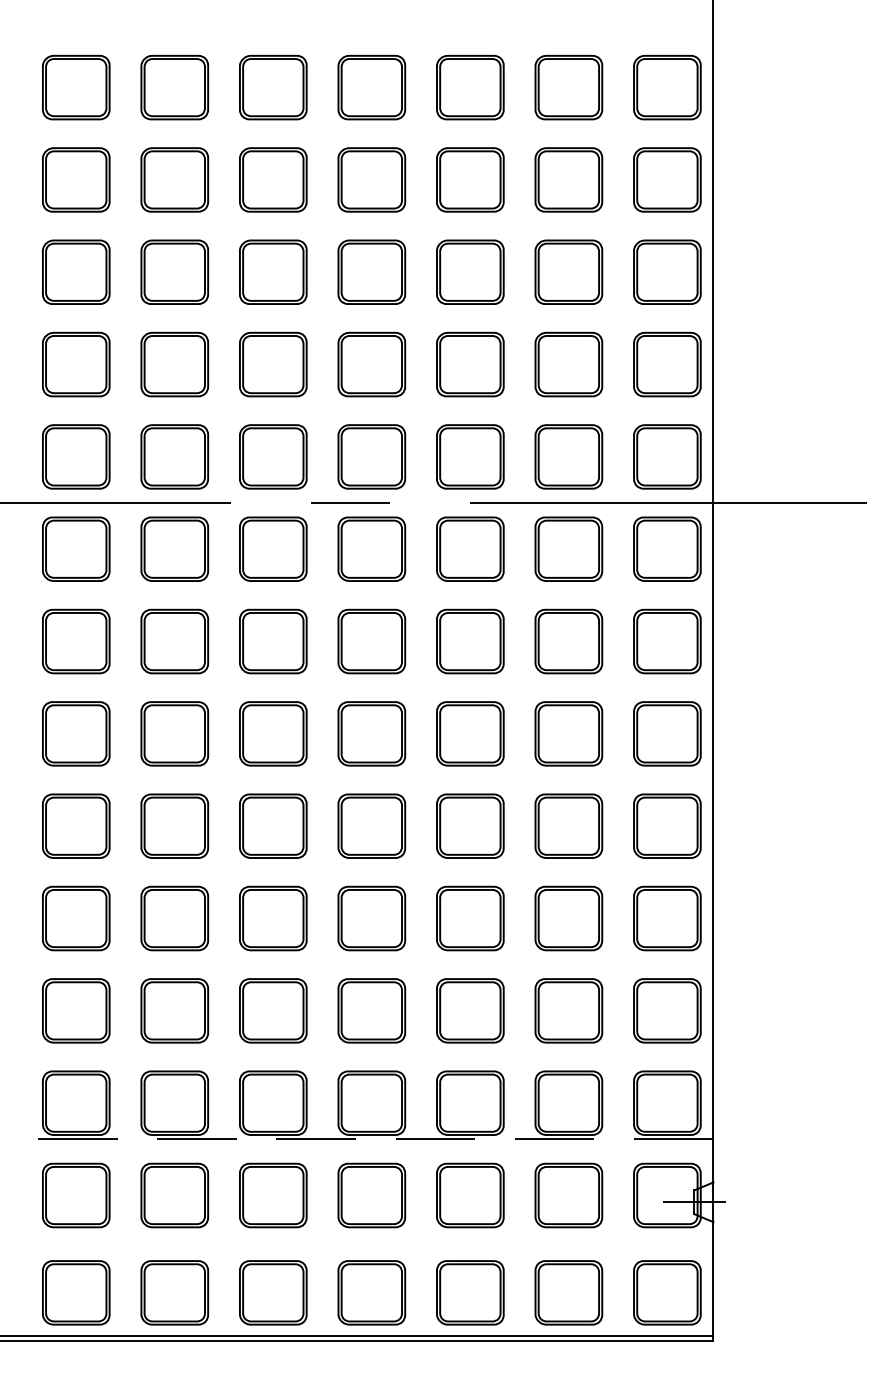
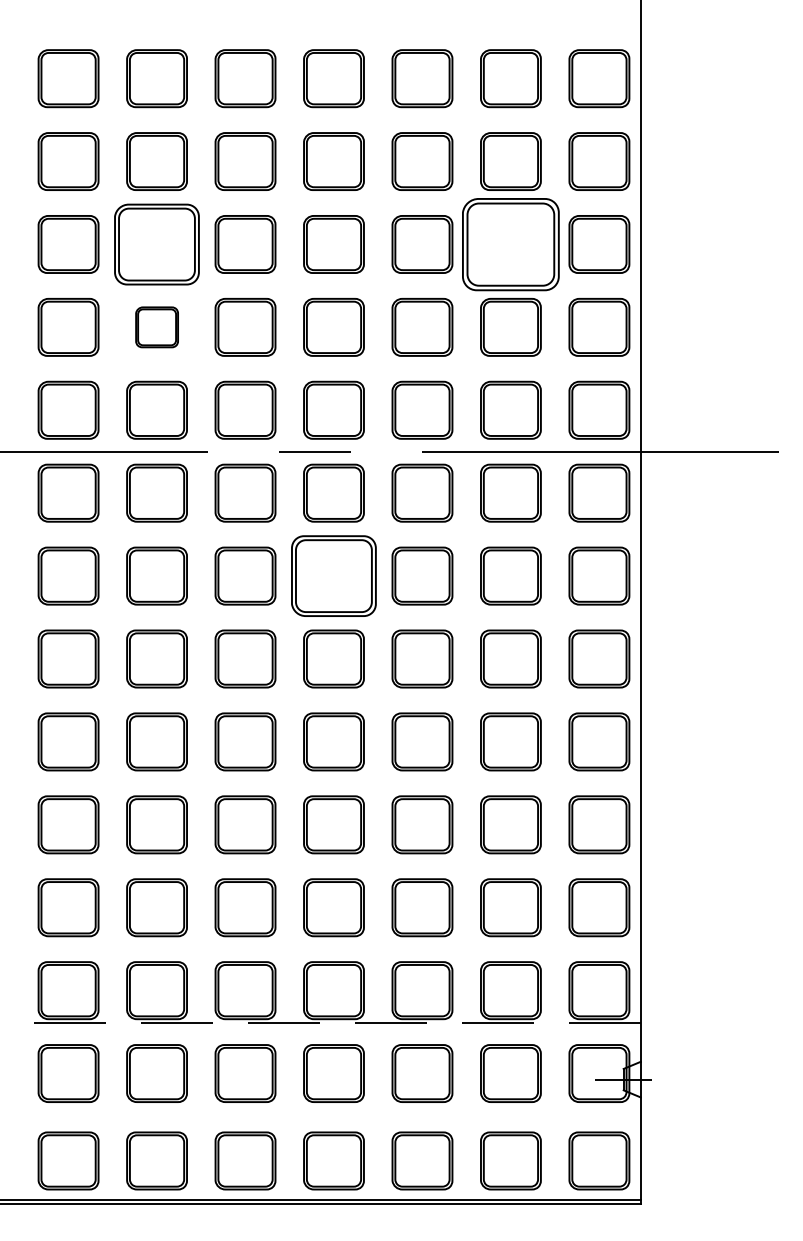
part: (174, 271) -> (156, 243), size x1.4
part: (568, 271) -> (510, 243), size x1.6
part: (174, 364) -> (156, 327), size x0.7
part: (371, 641) -> (333, 576), size x1.4

